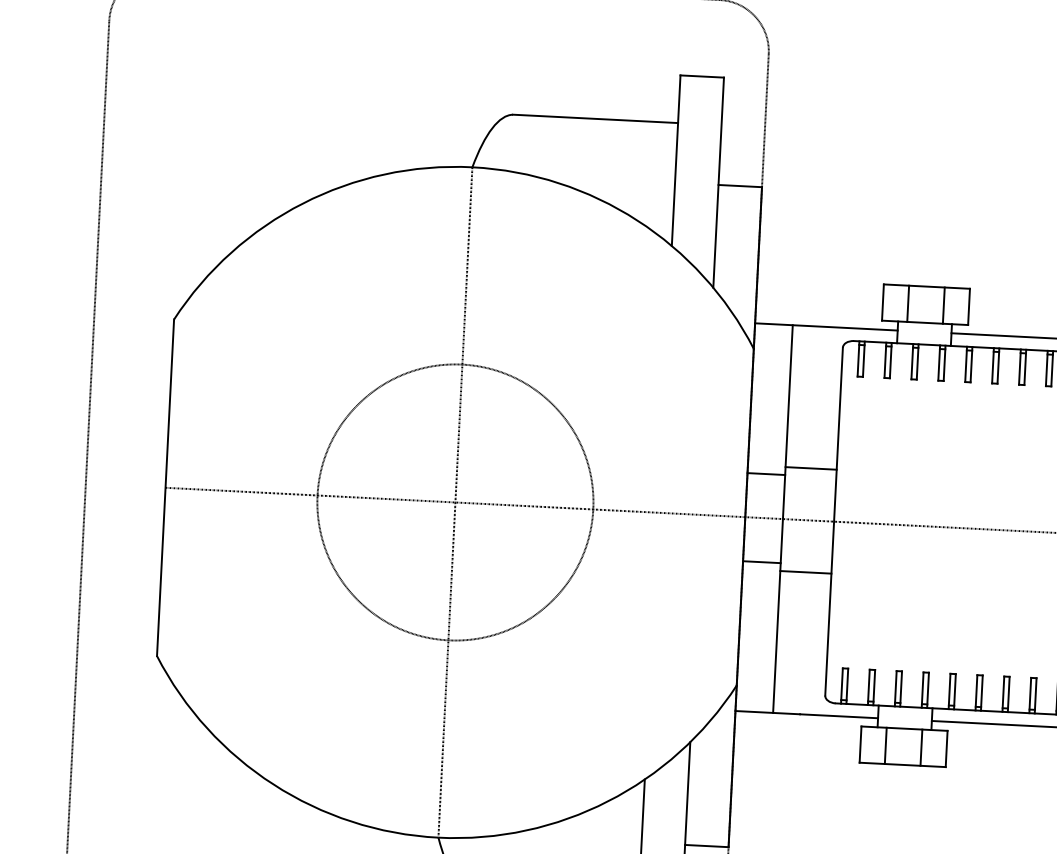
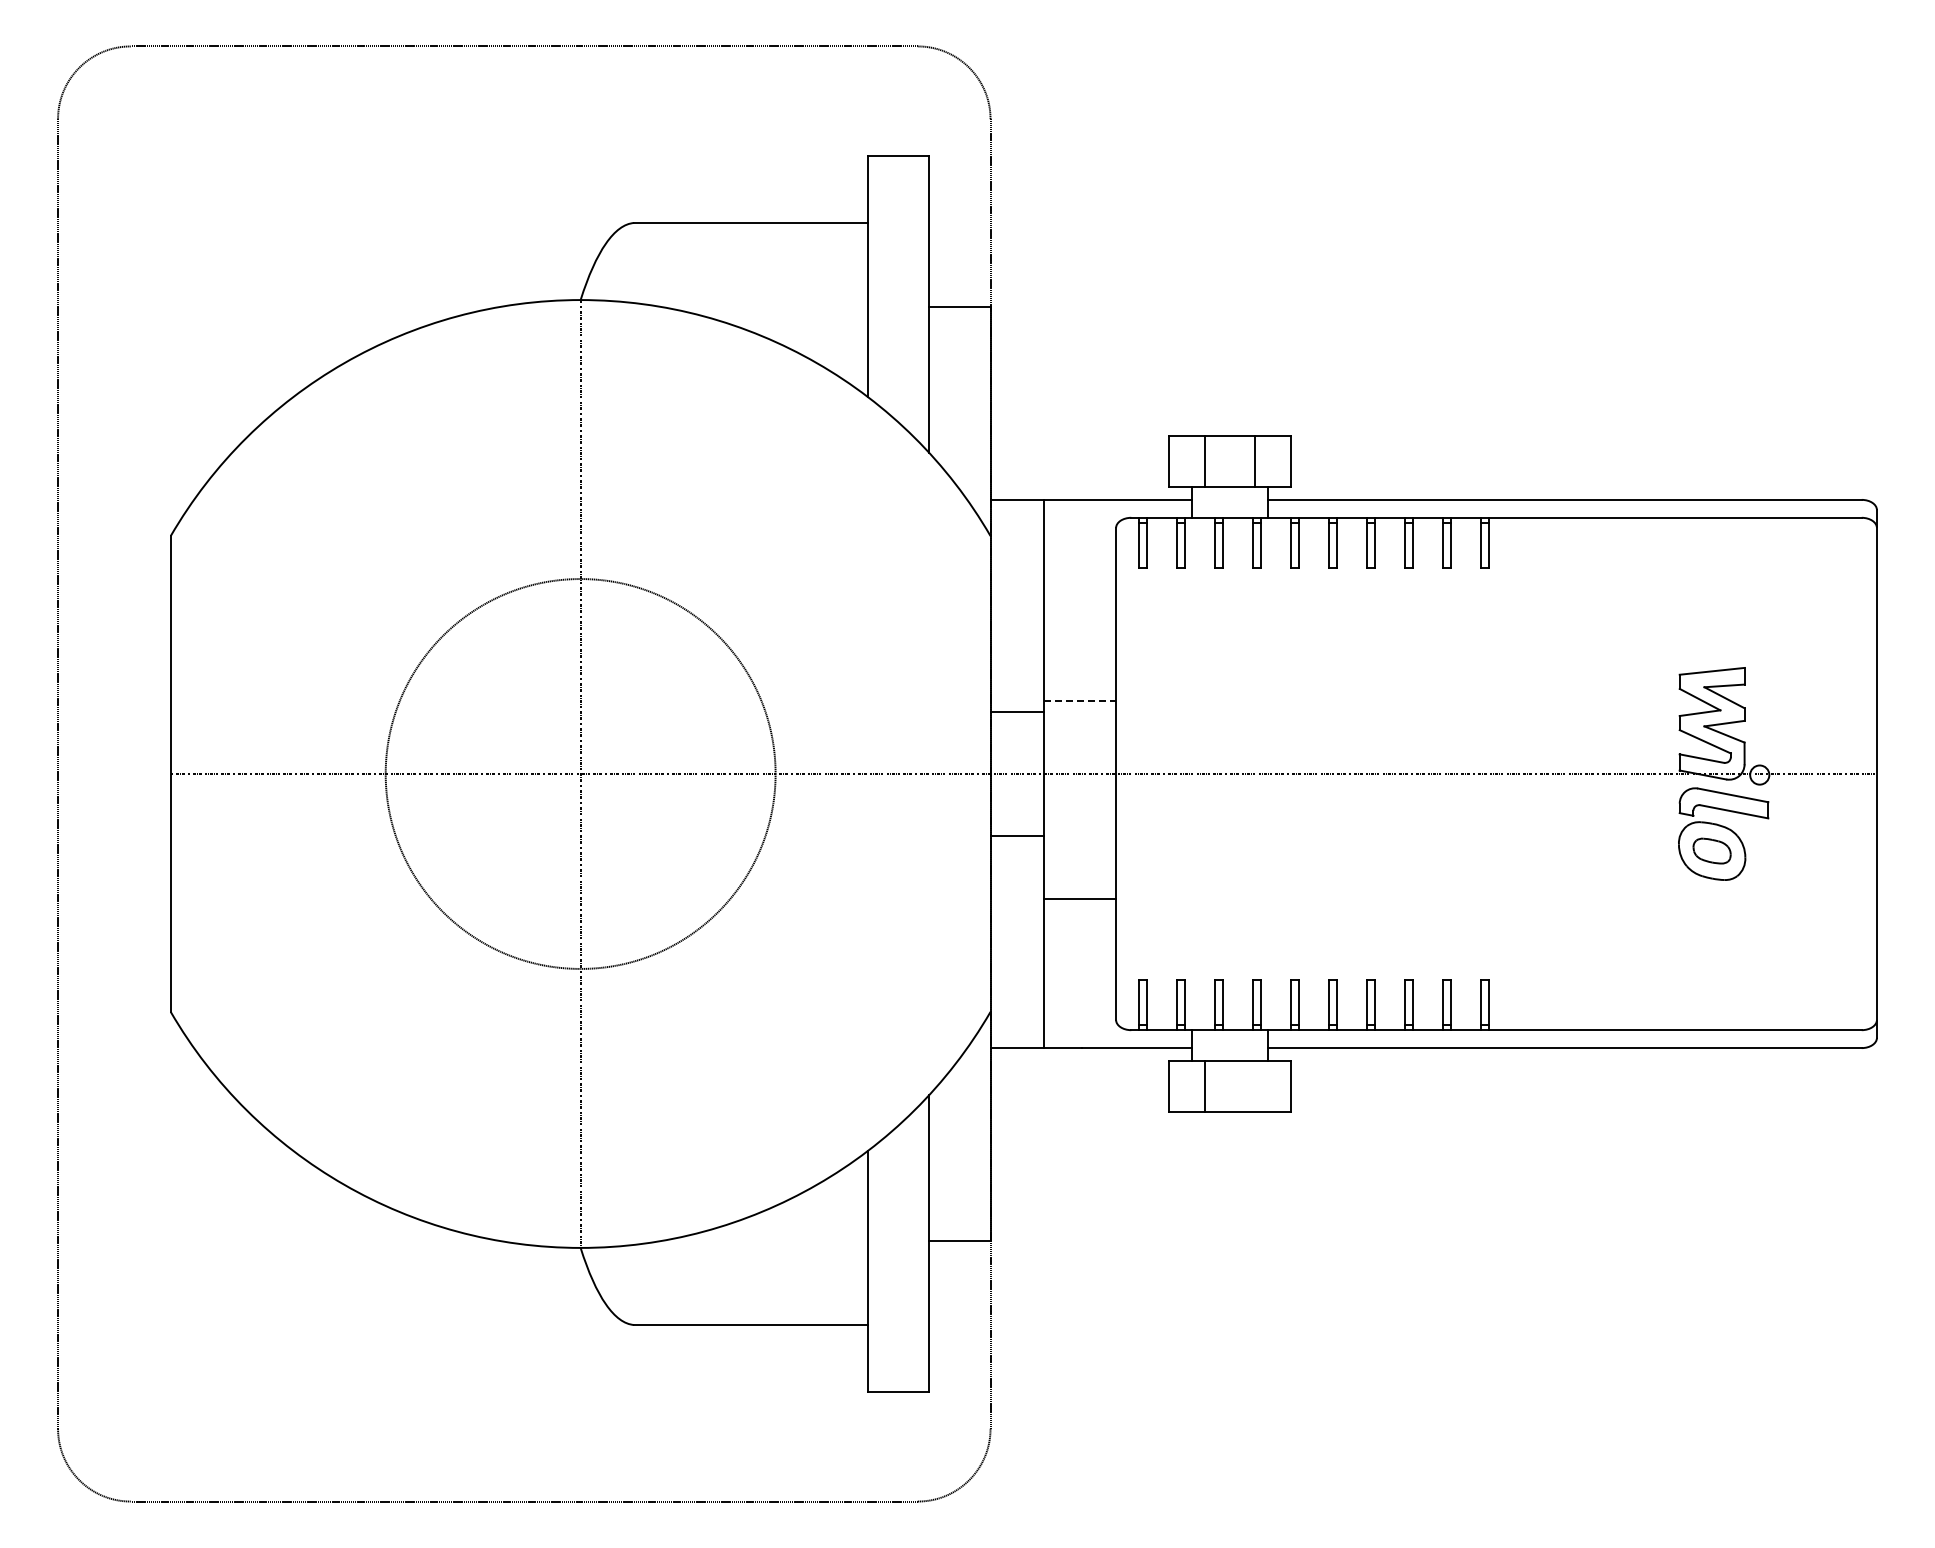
line: (811, 468) -> (1080, 700), solid -> dashed
line: (805, 572) -> (1079, 899), moved
line: (921, 747) -> (1255, 1086), removed

